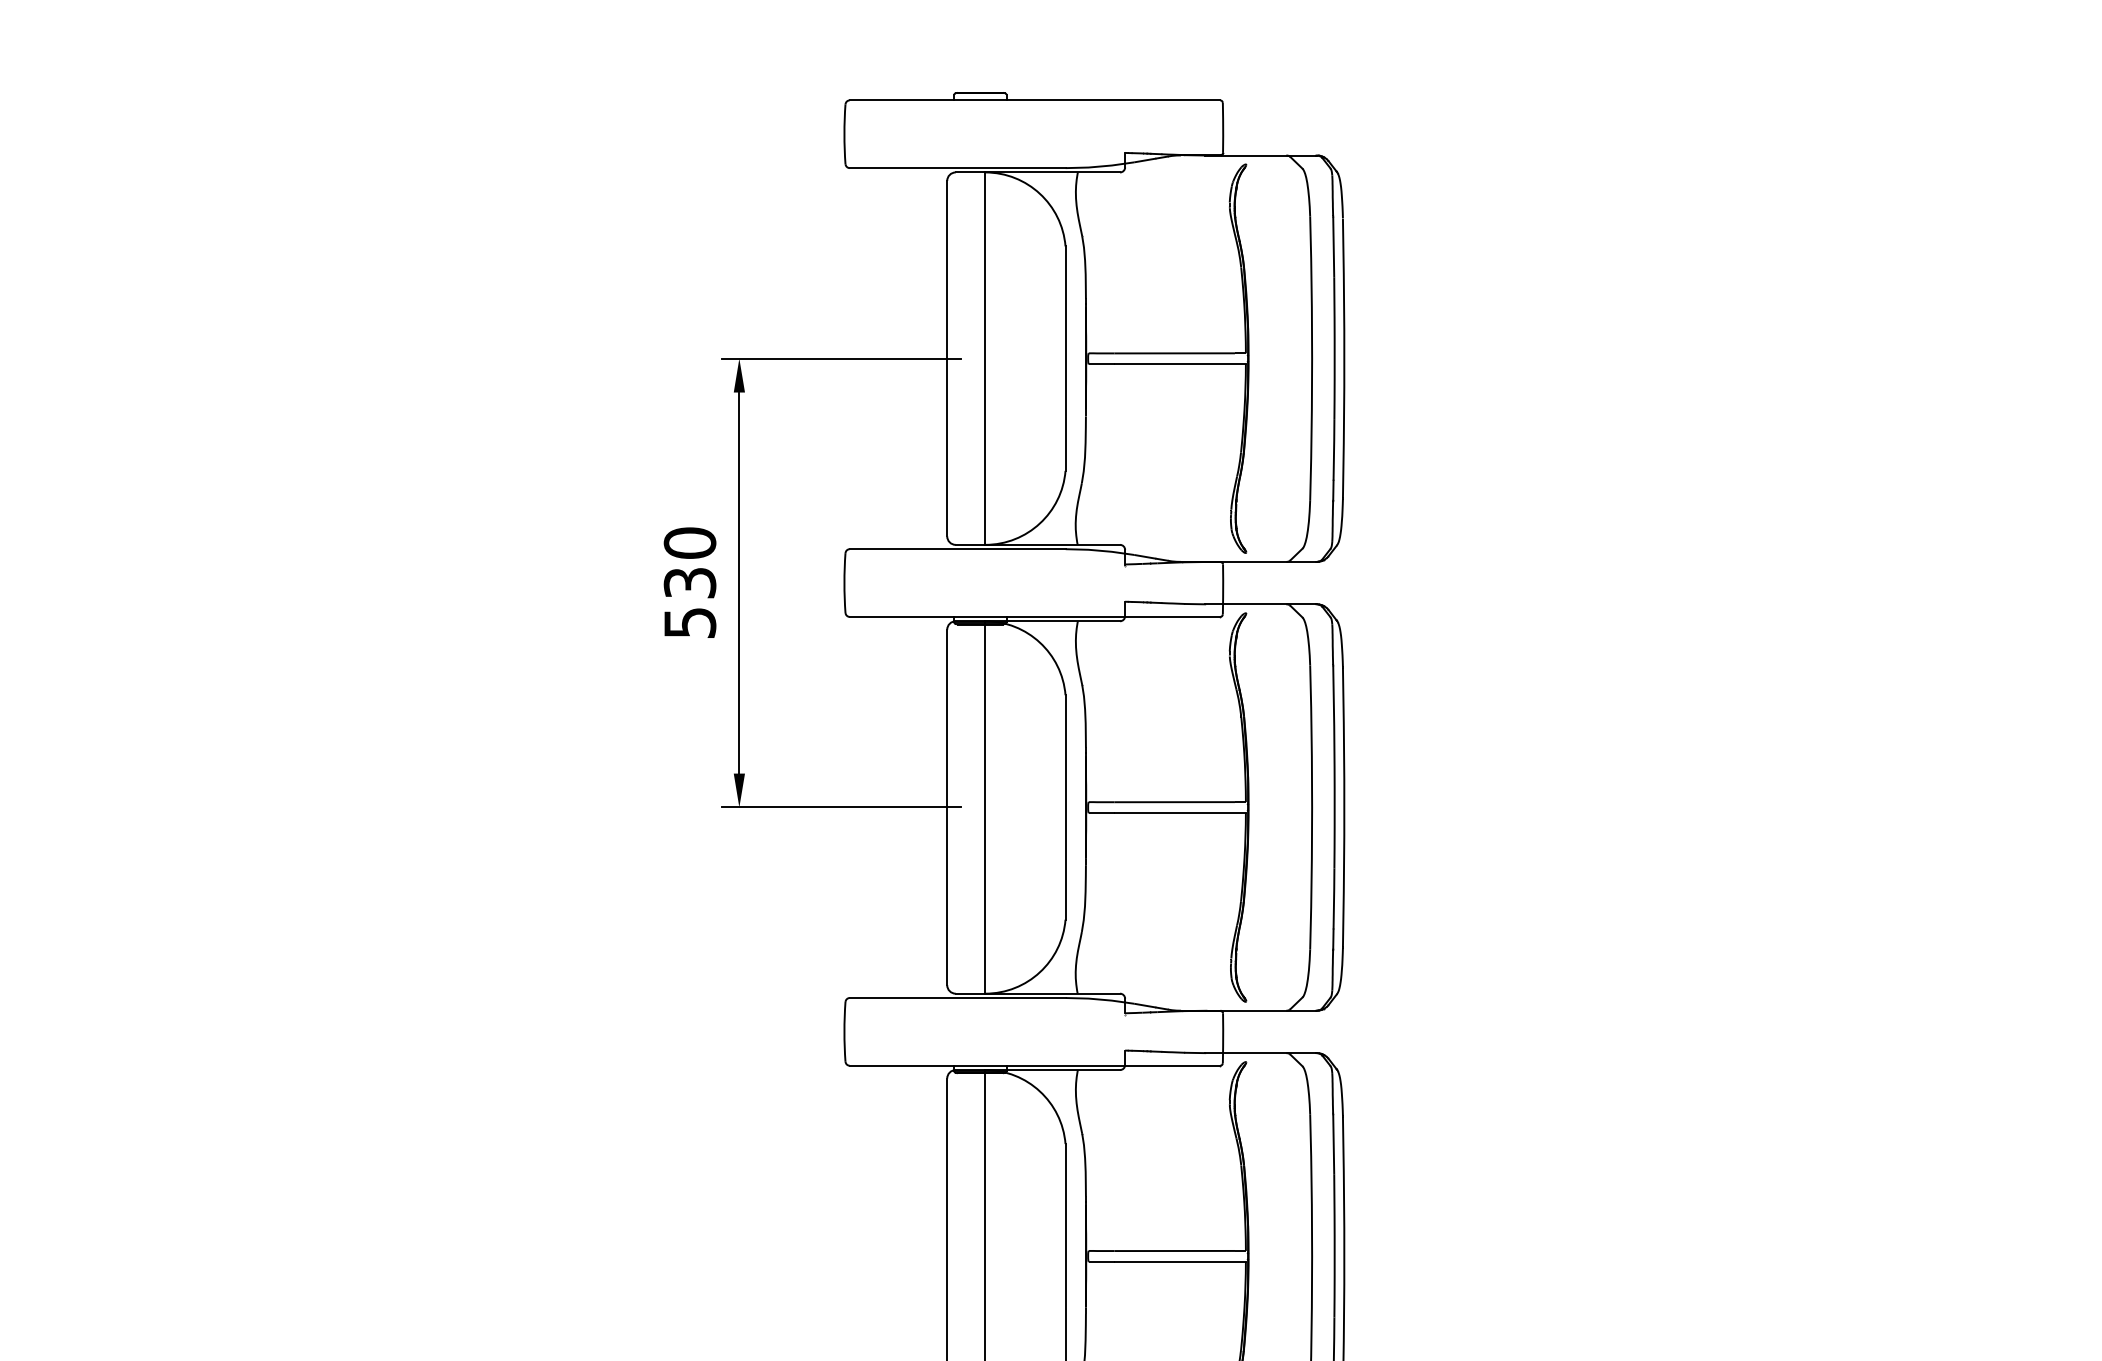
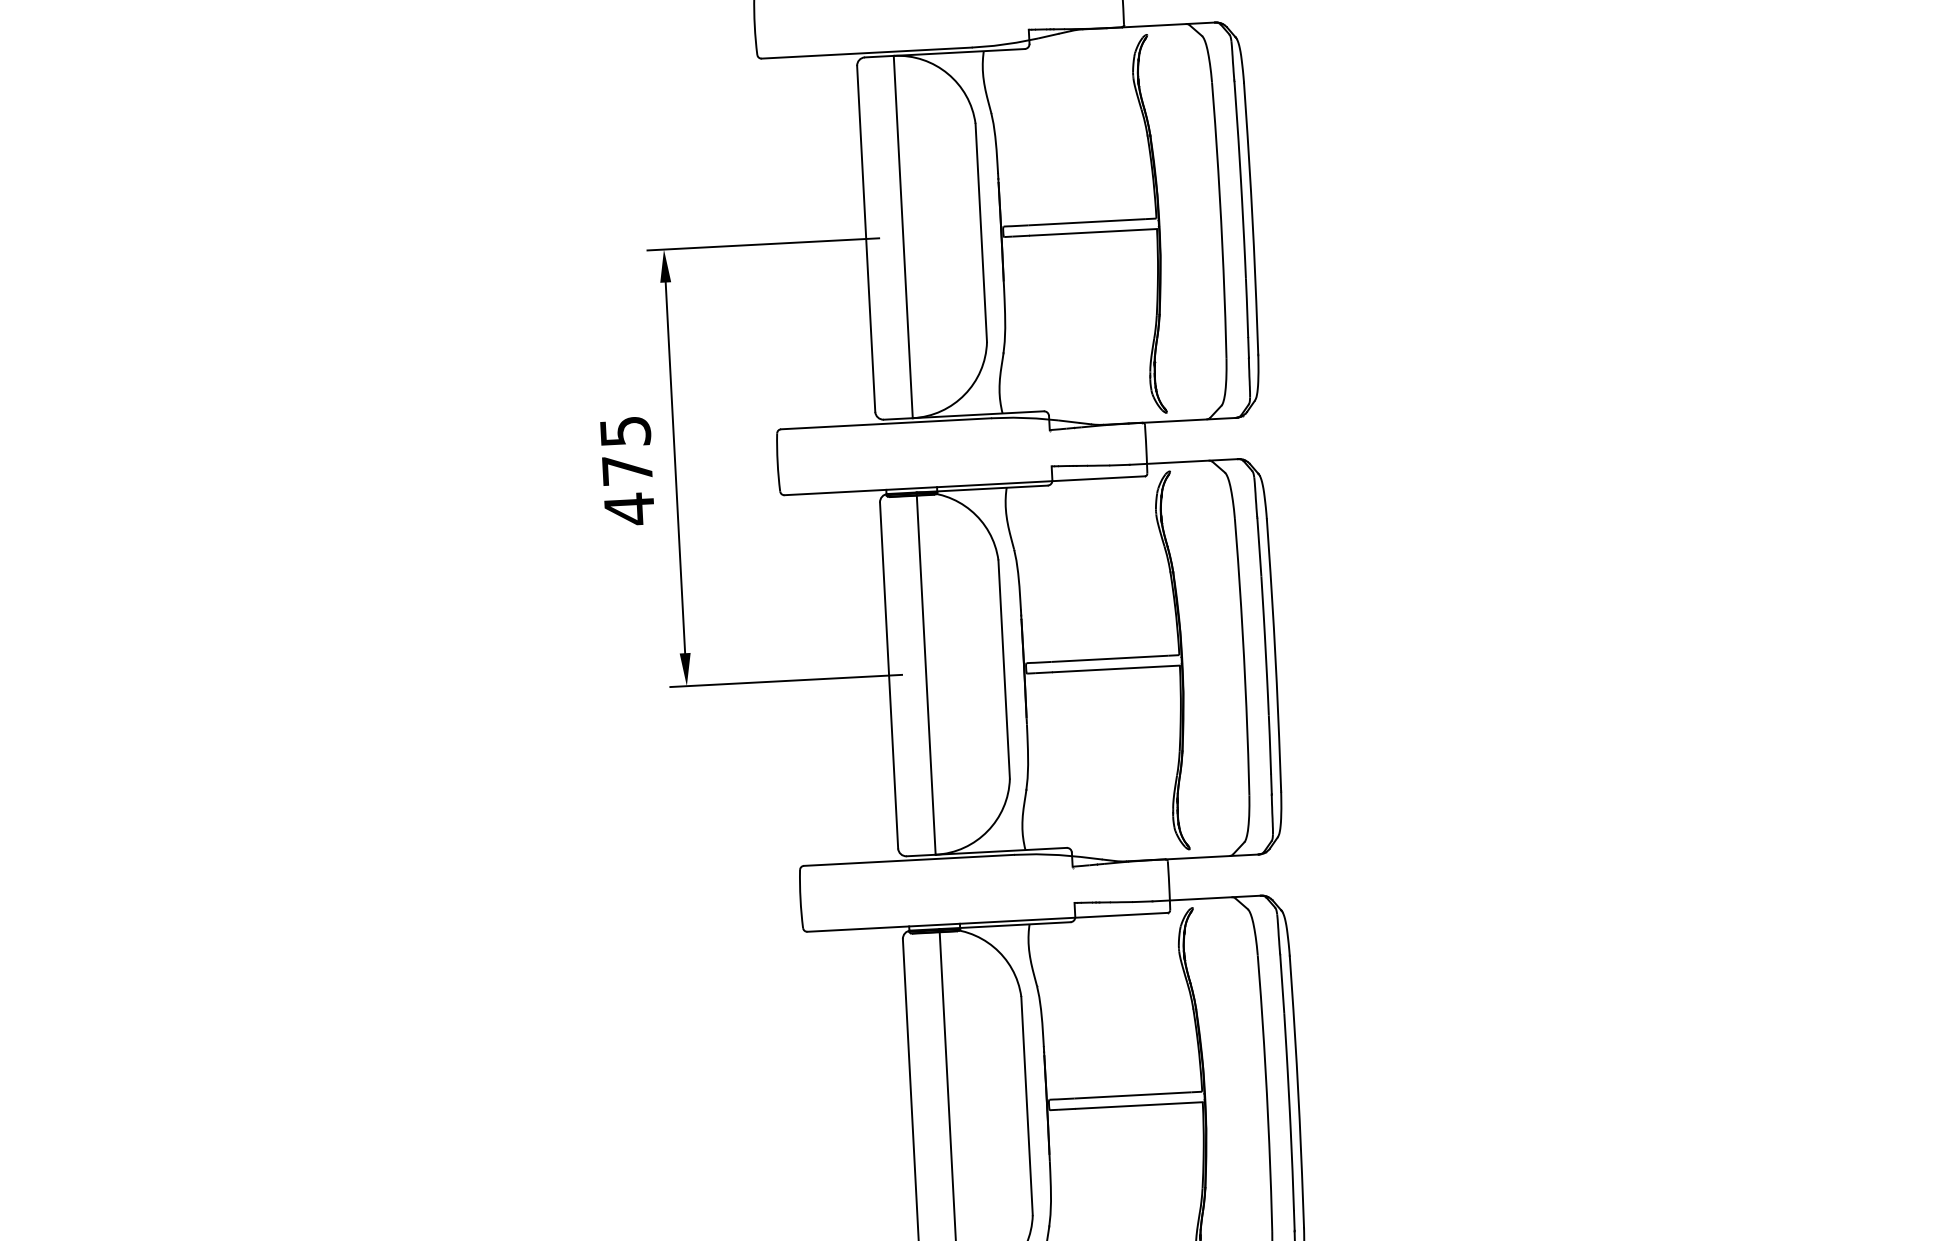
text: (689, 583) -> (626, 470), 530 -> 475

